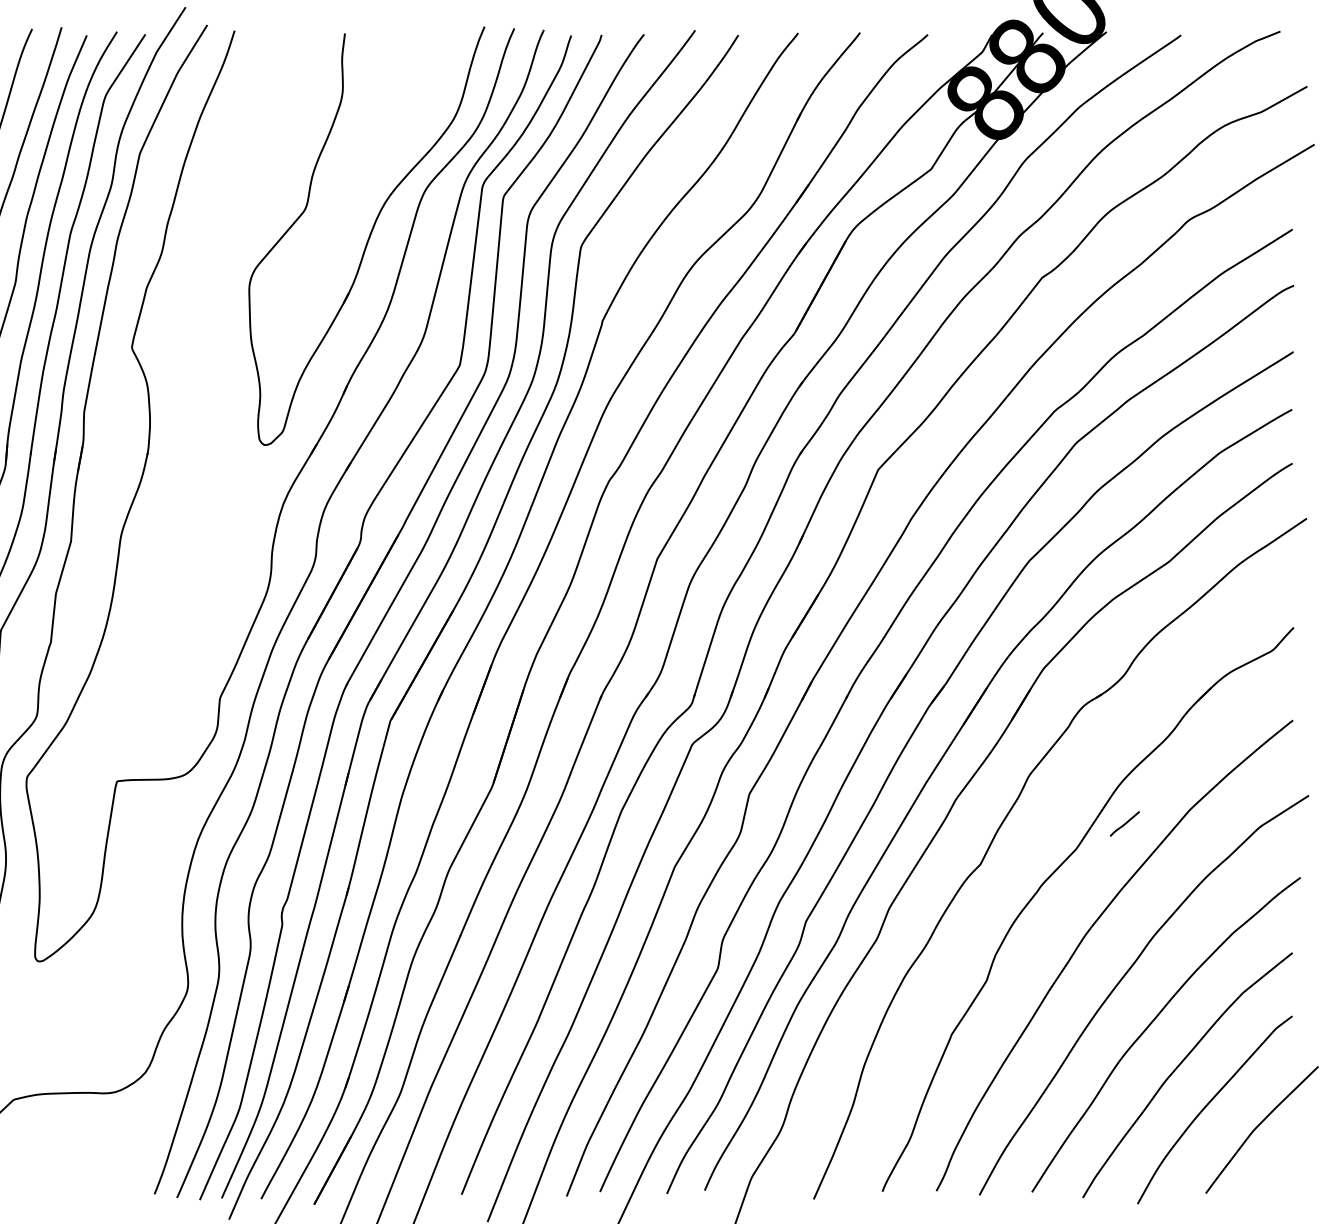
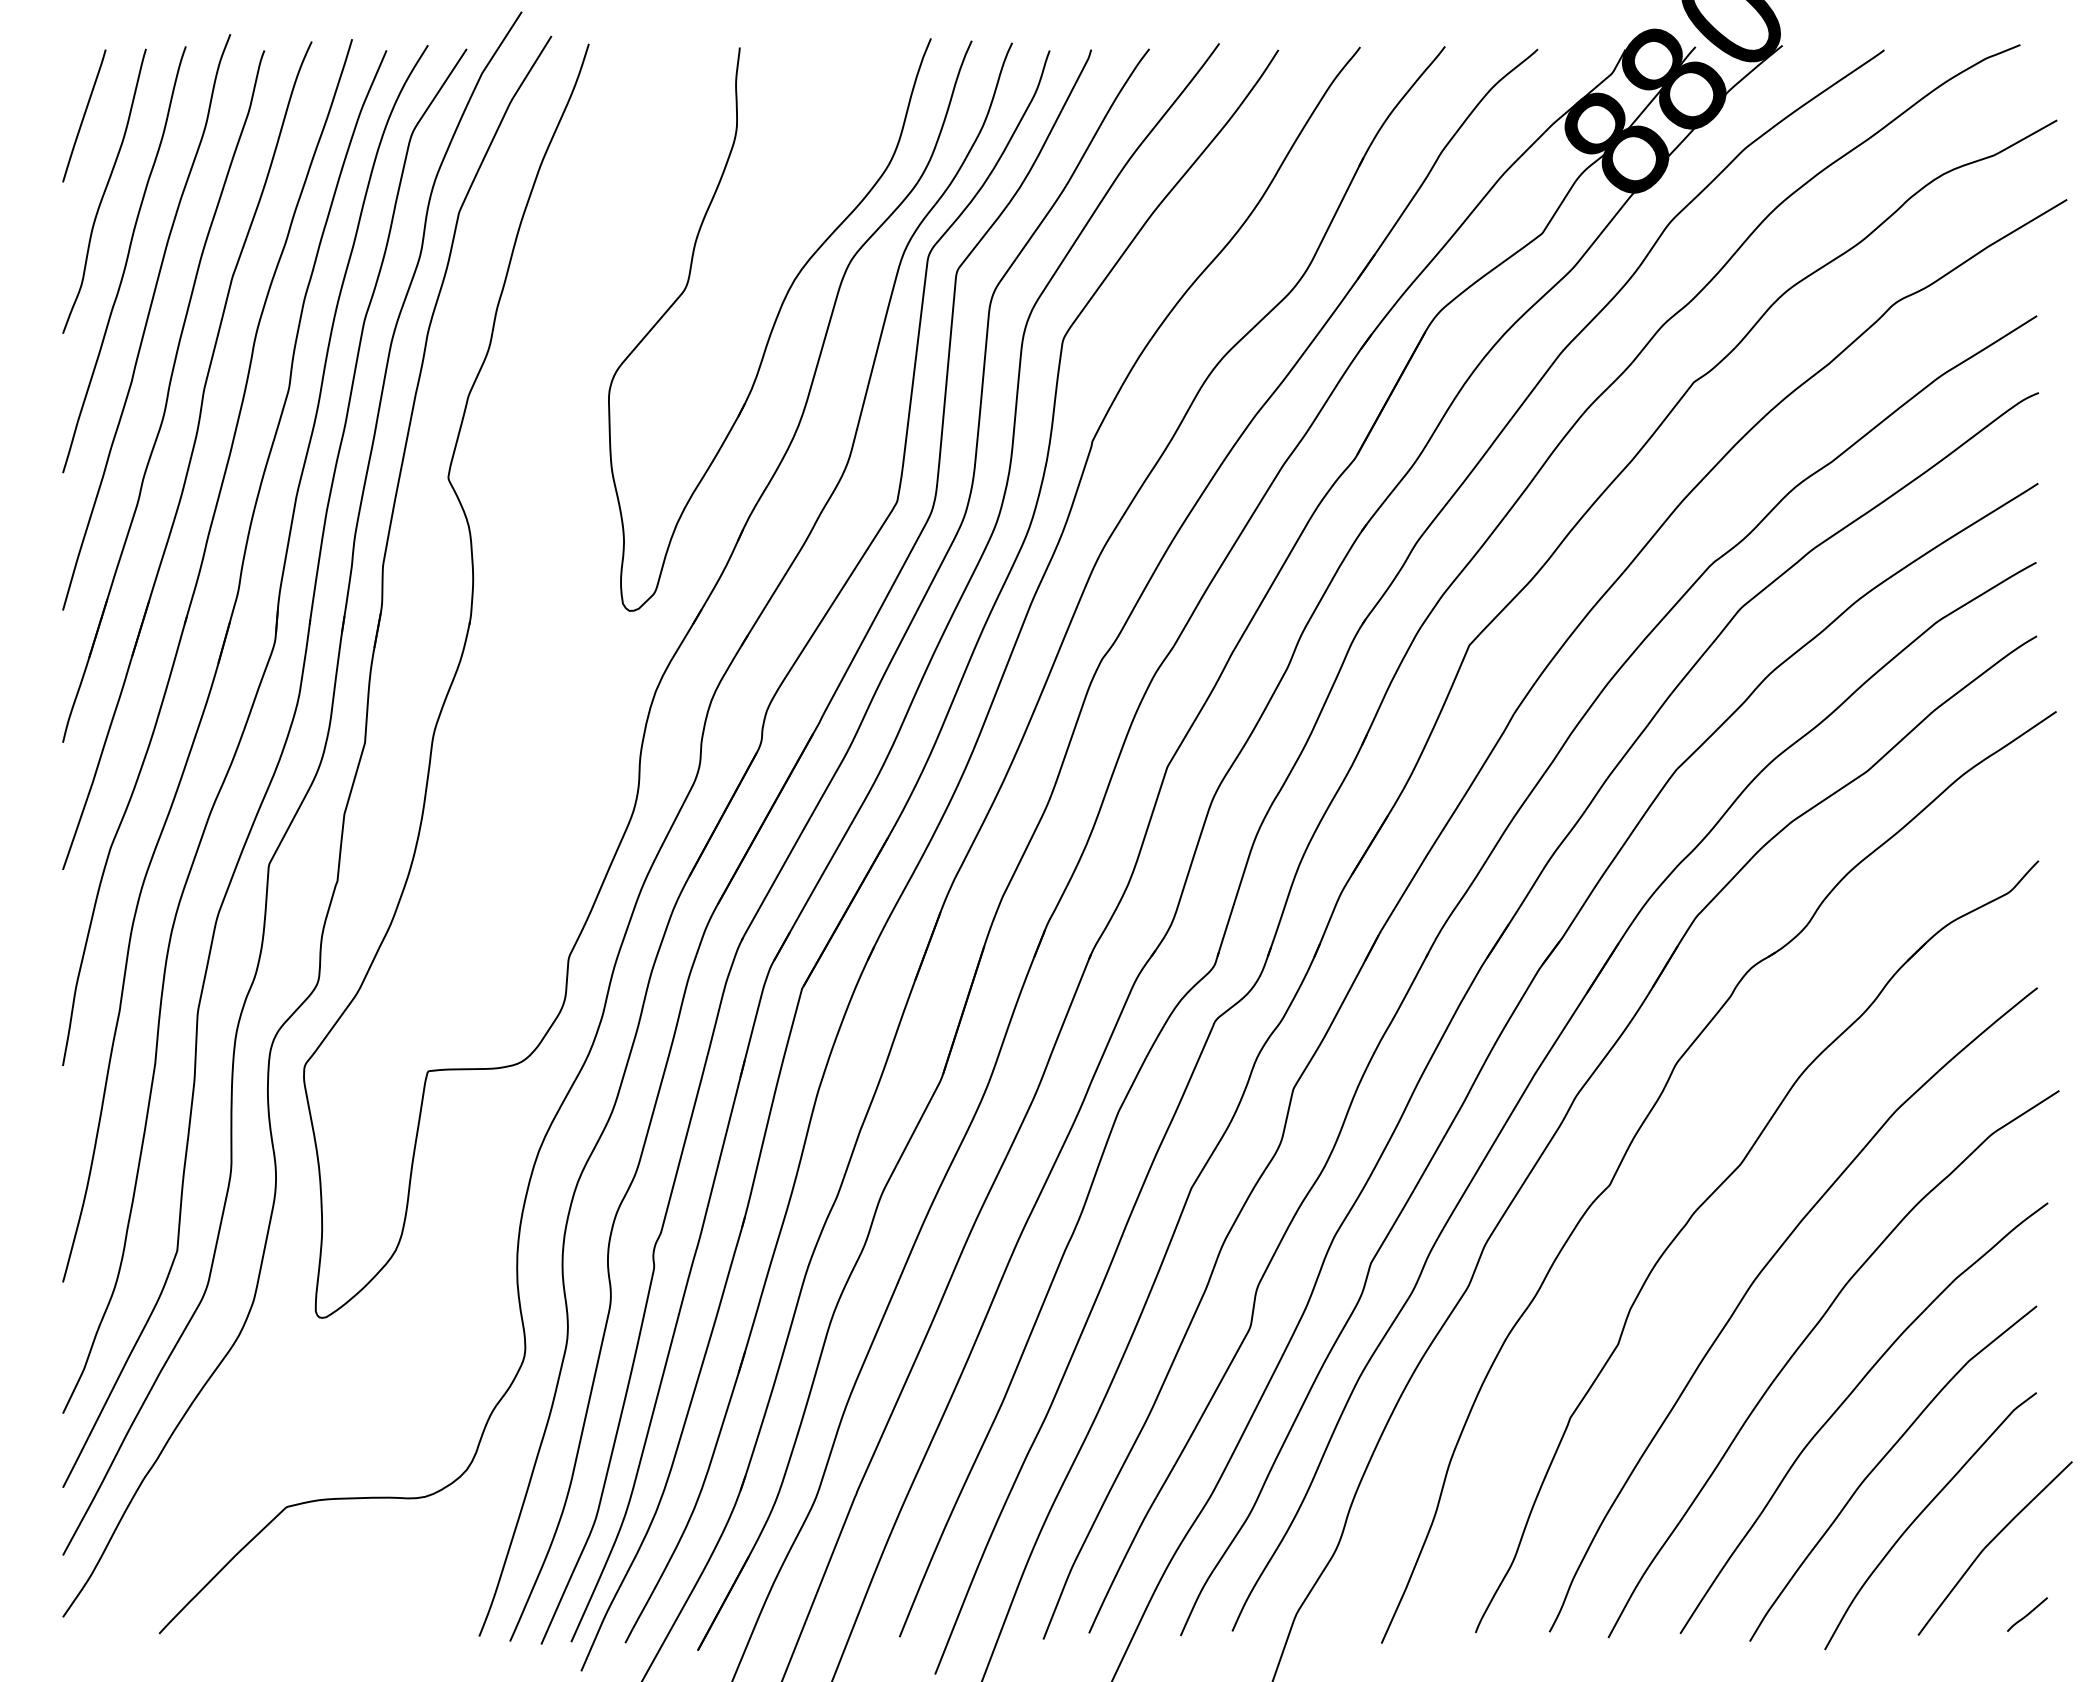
line: (1124, 823) -> (2027, 1614), moved

